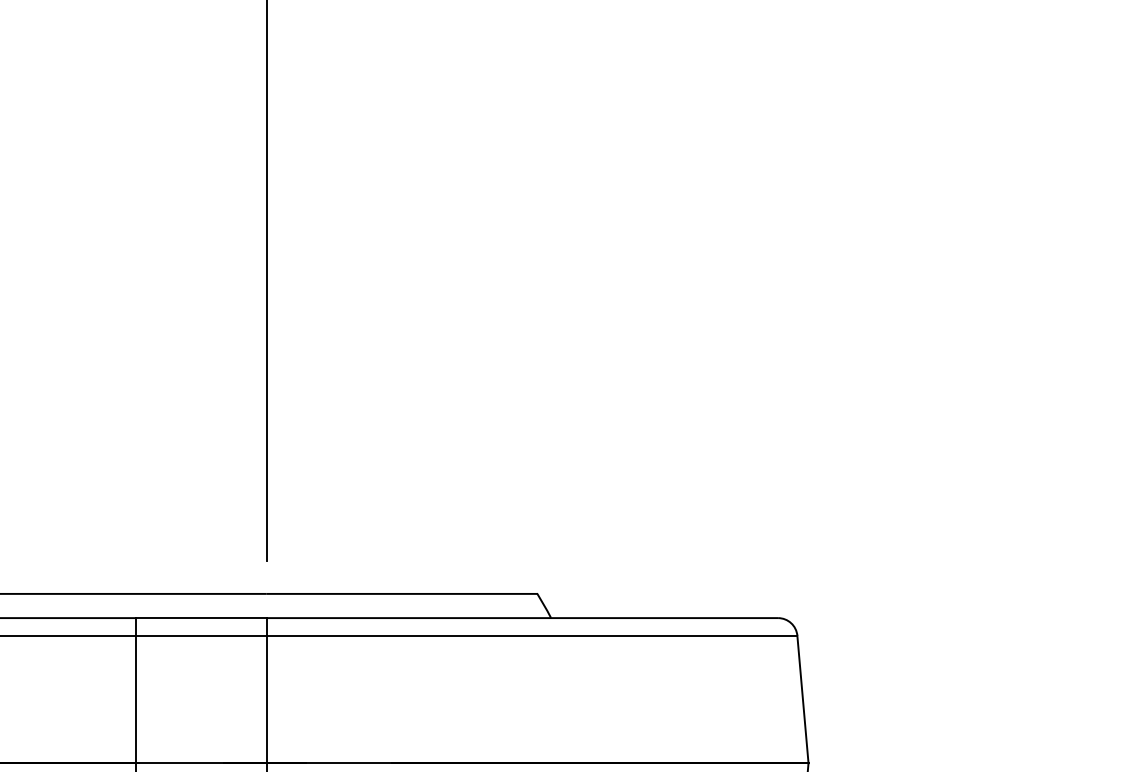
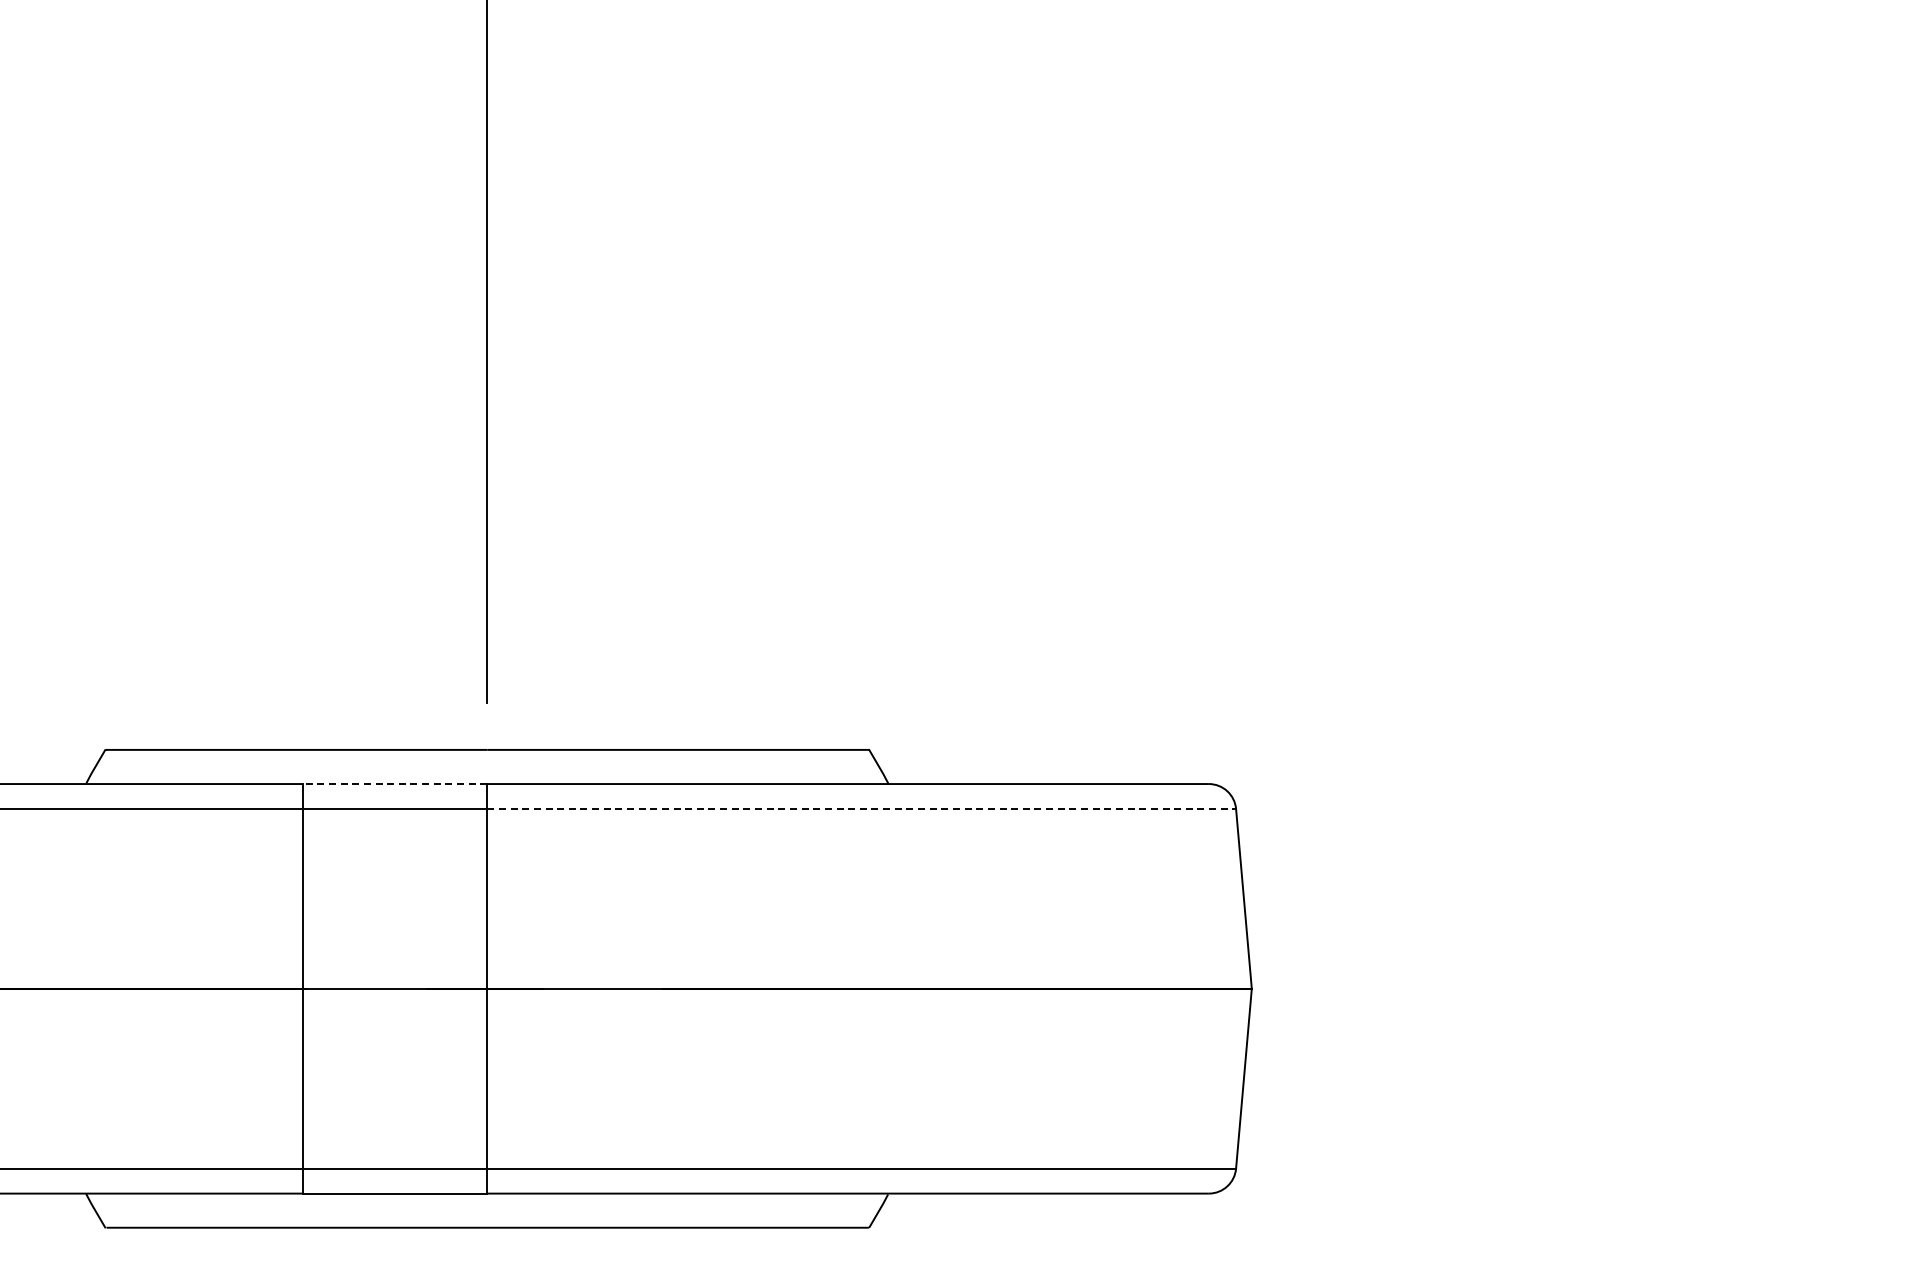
line: (201, 618) -> (394, 784), solid -> dashed
line: (532, 635) -> (862, 808), solid -> dashed

